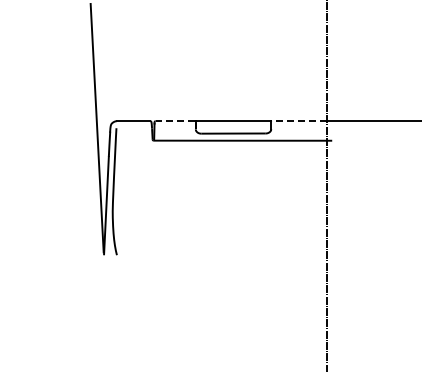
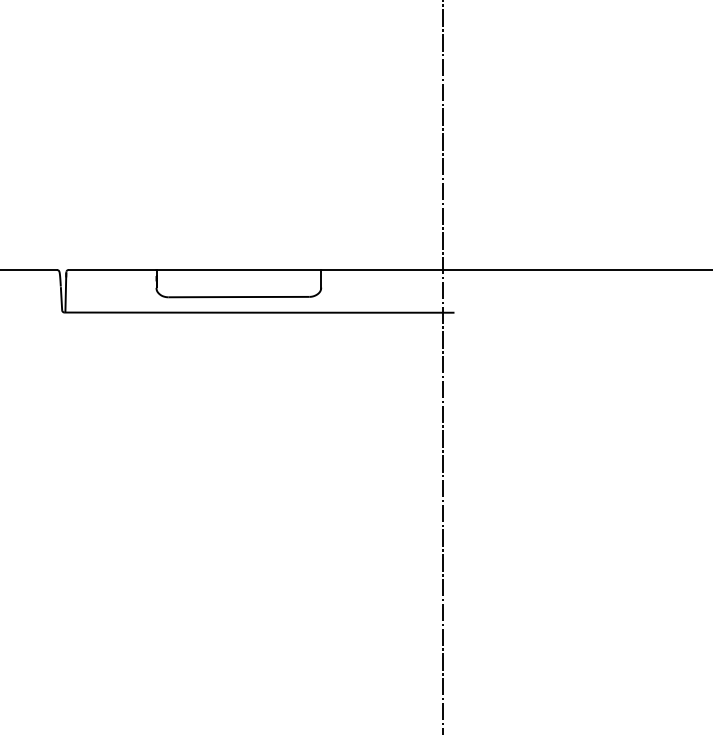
line: (175, 121) -> (112, 270), dashed -> solid
line: (299, 121) -> (383, 270), dashed -> solid

